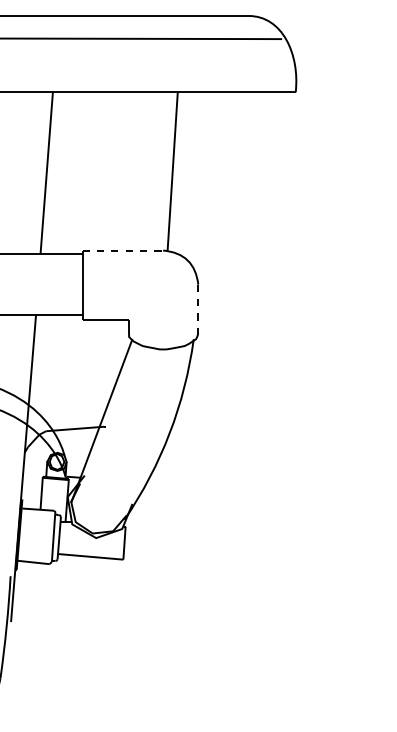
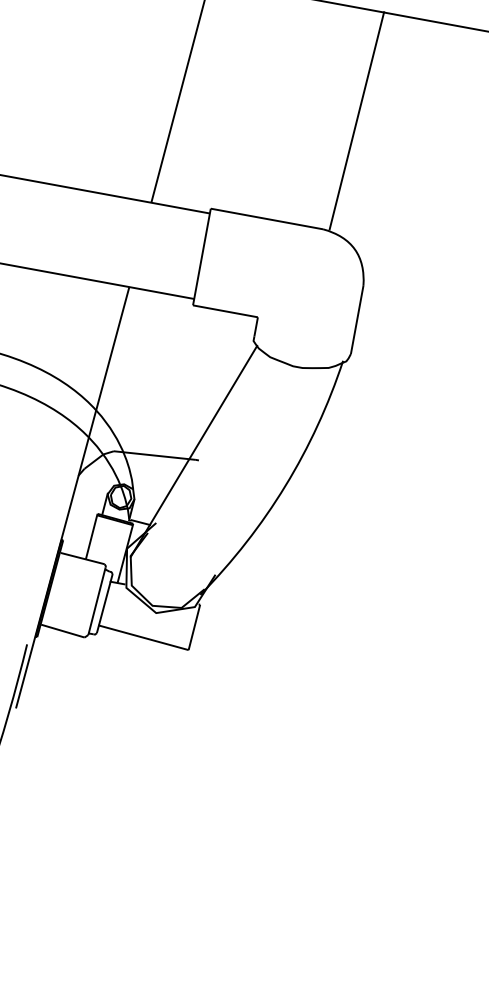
line: (123, 250) -> (267, 219), dashed -> solid
line: (198, 309) -> (357, 320), dashed -> solid

